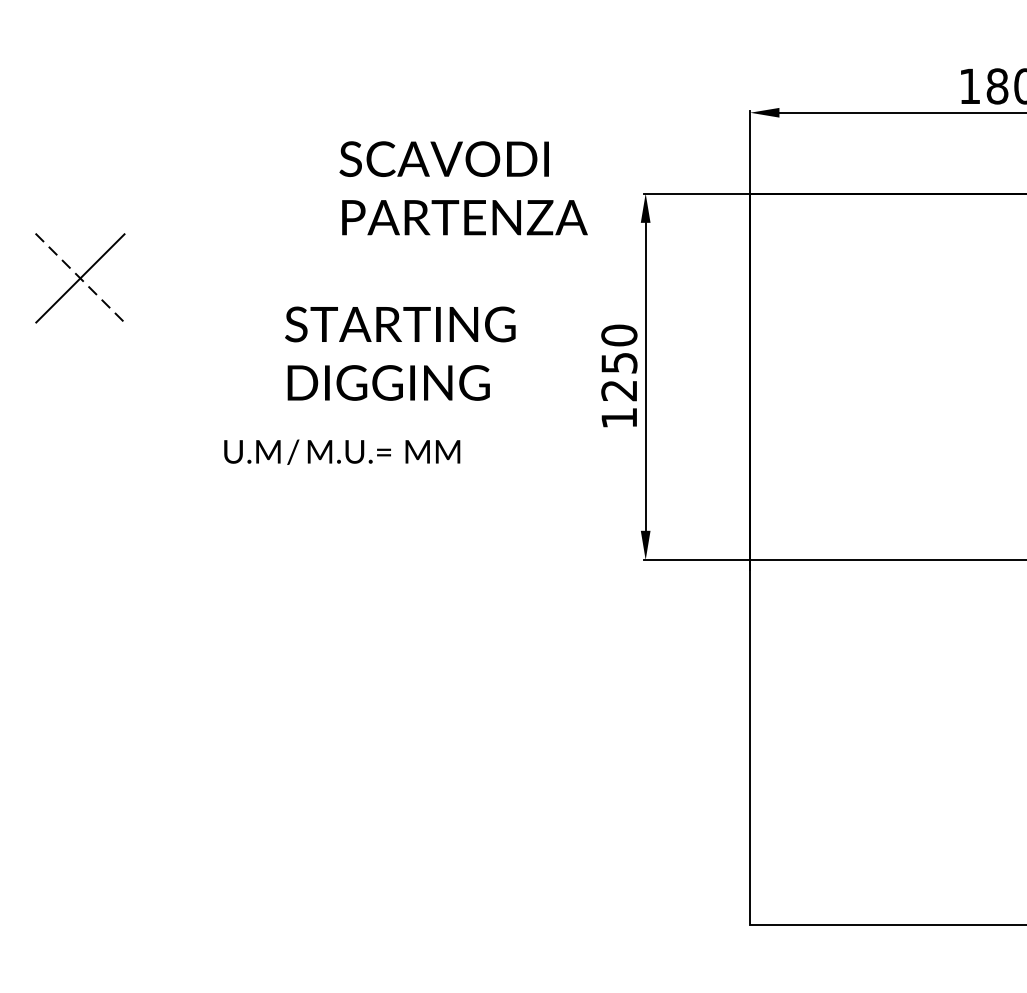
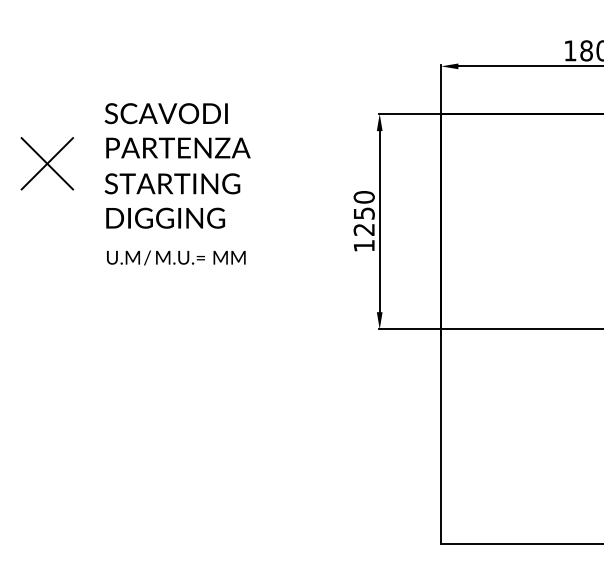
text: (463, 187) -> (177, 130), moved
line: (80, 279) -> (47, 164), dashed -> solid
text: (400, 352) -> (172, 200), moved
text: (342, 451) -> (176, 257), moved

